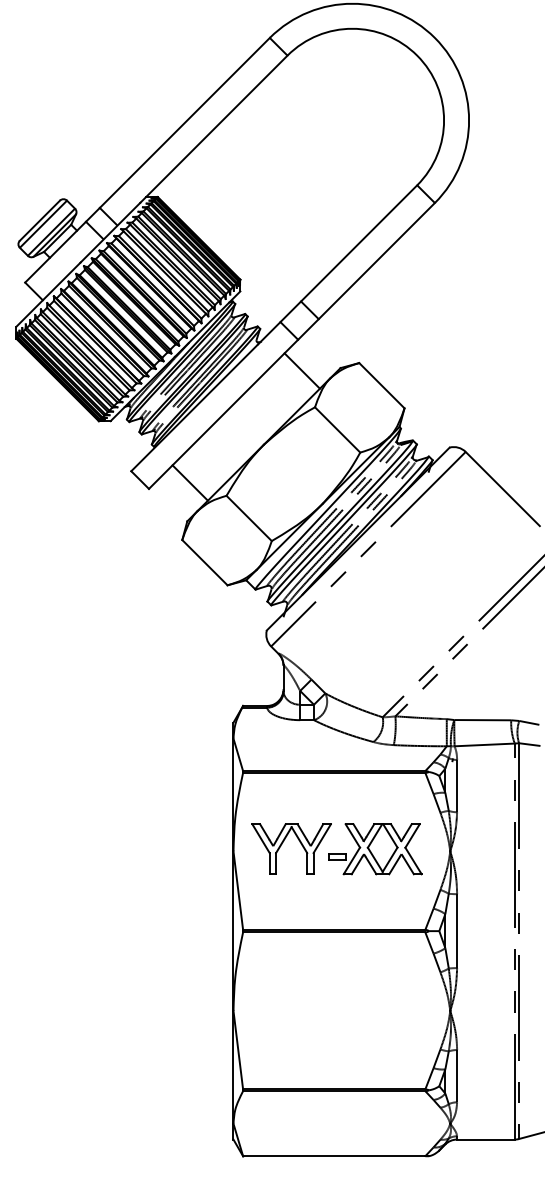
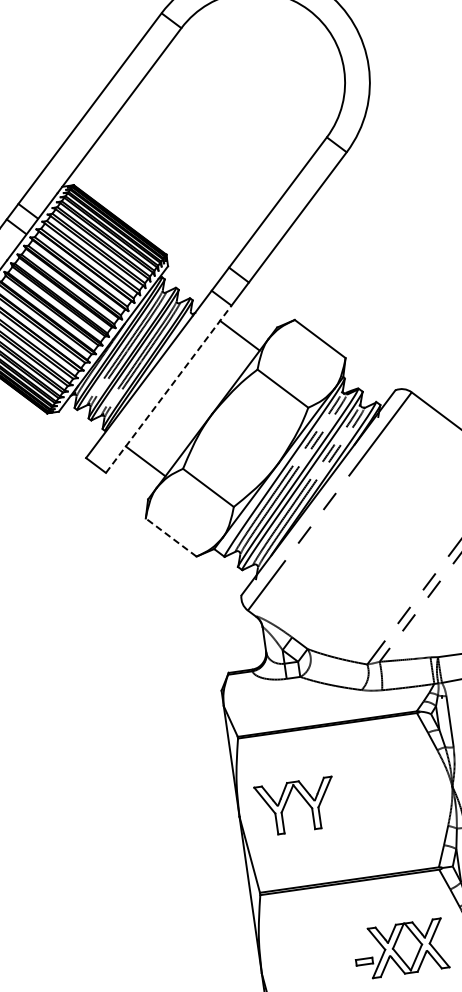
line: (223, 414) -> (168, 389), solid -> dashed
line: (204, 562) -> (170, 537), solid -> dashed
part: (375, 849) -> (400, 949), moved

